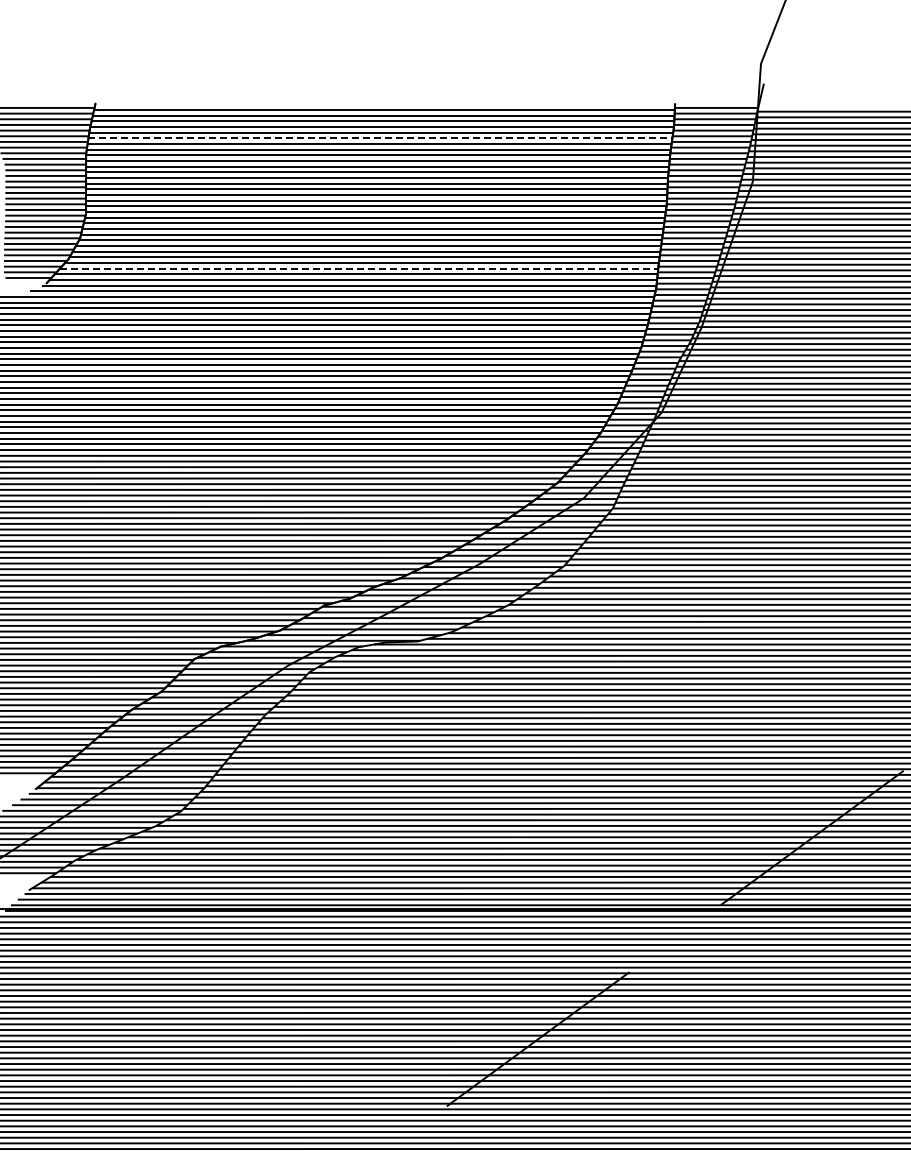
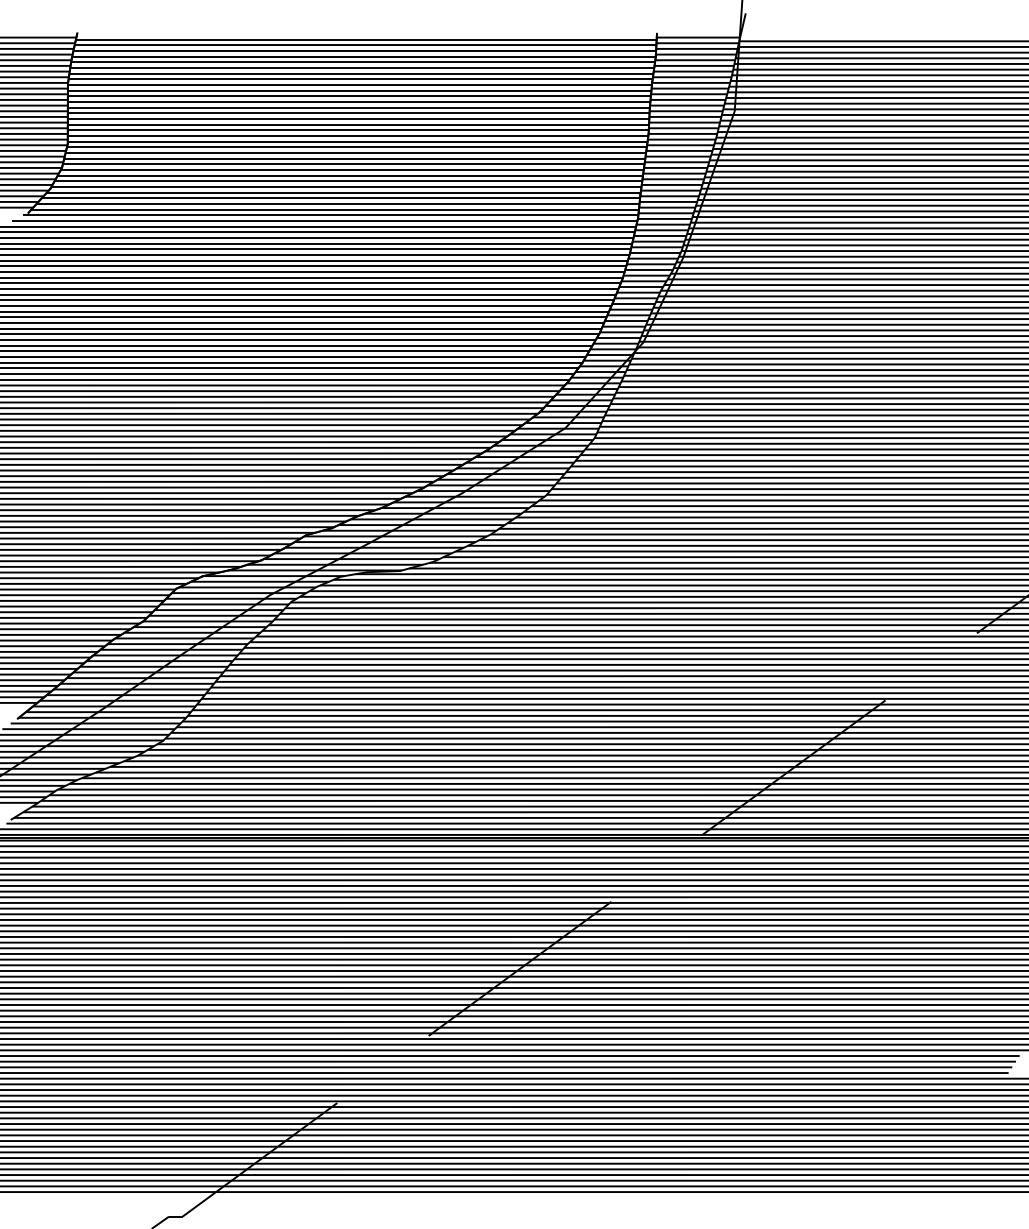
line: (380, 138) -> (362, 68), dashed -> solid
line: (359, 268) -> (341, 198), dashed -> solid

